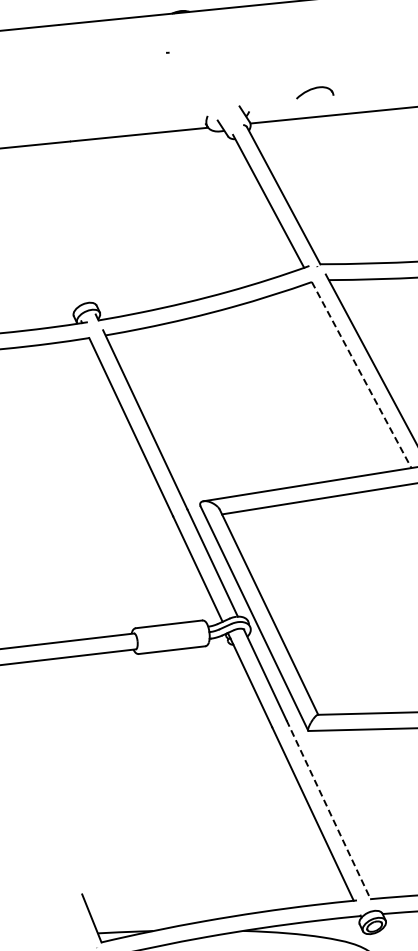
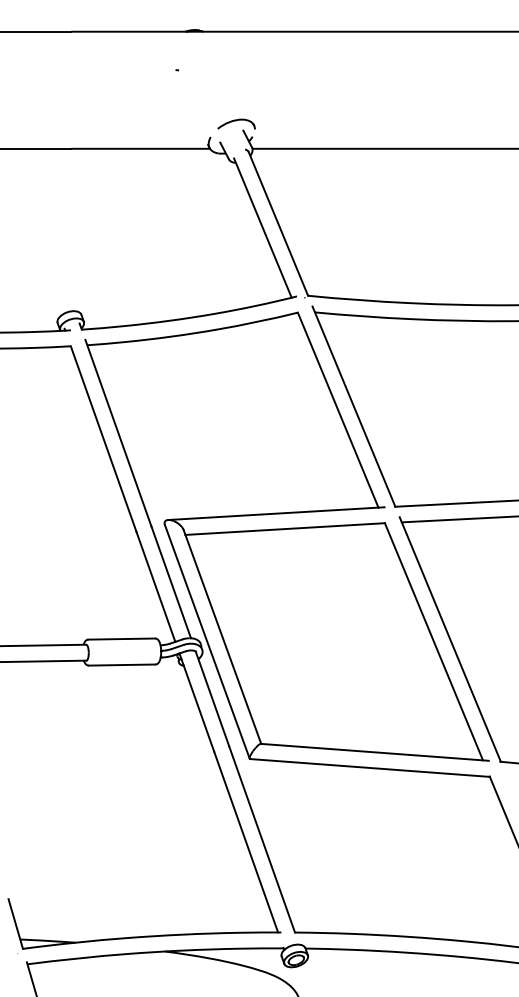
part: (314, 91) -> (236, 123), moved
line: (362, 375) -> (338, 410), dashed -> solid
line: (328, 809) -> (262, 839), dashed -> solid

